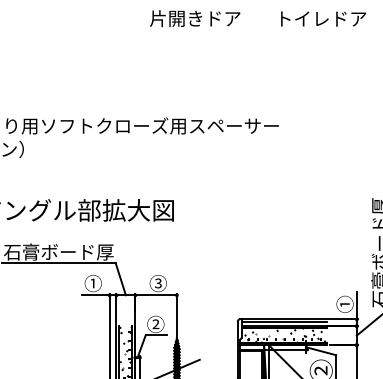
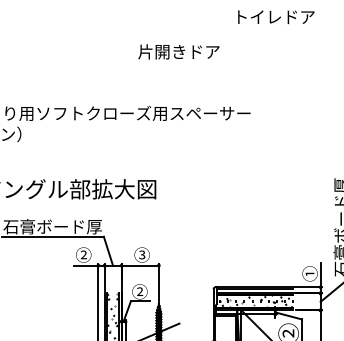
text: (195, 18) -> (179, 51), moved
text: (323, 18) -> (276, 16), moved
text: (93, 283) -> (83, 255), ① -> ②

